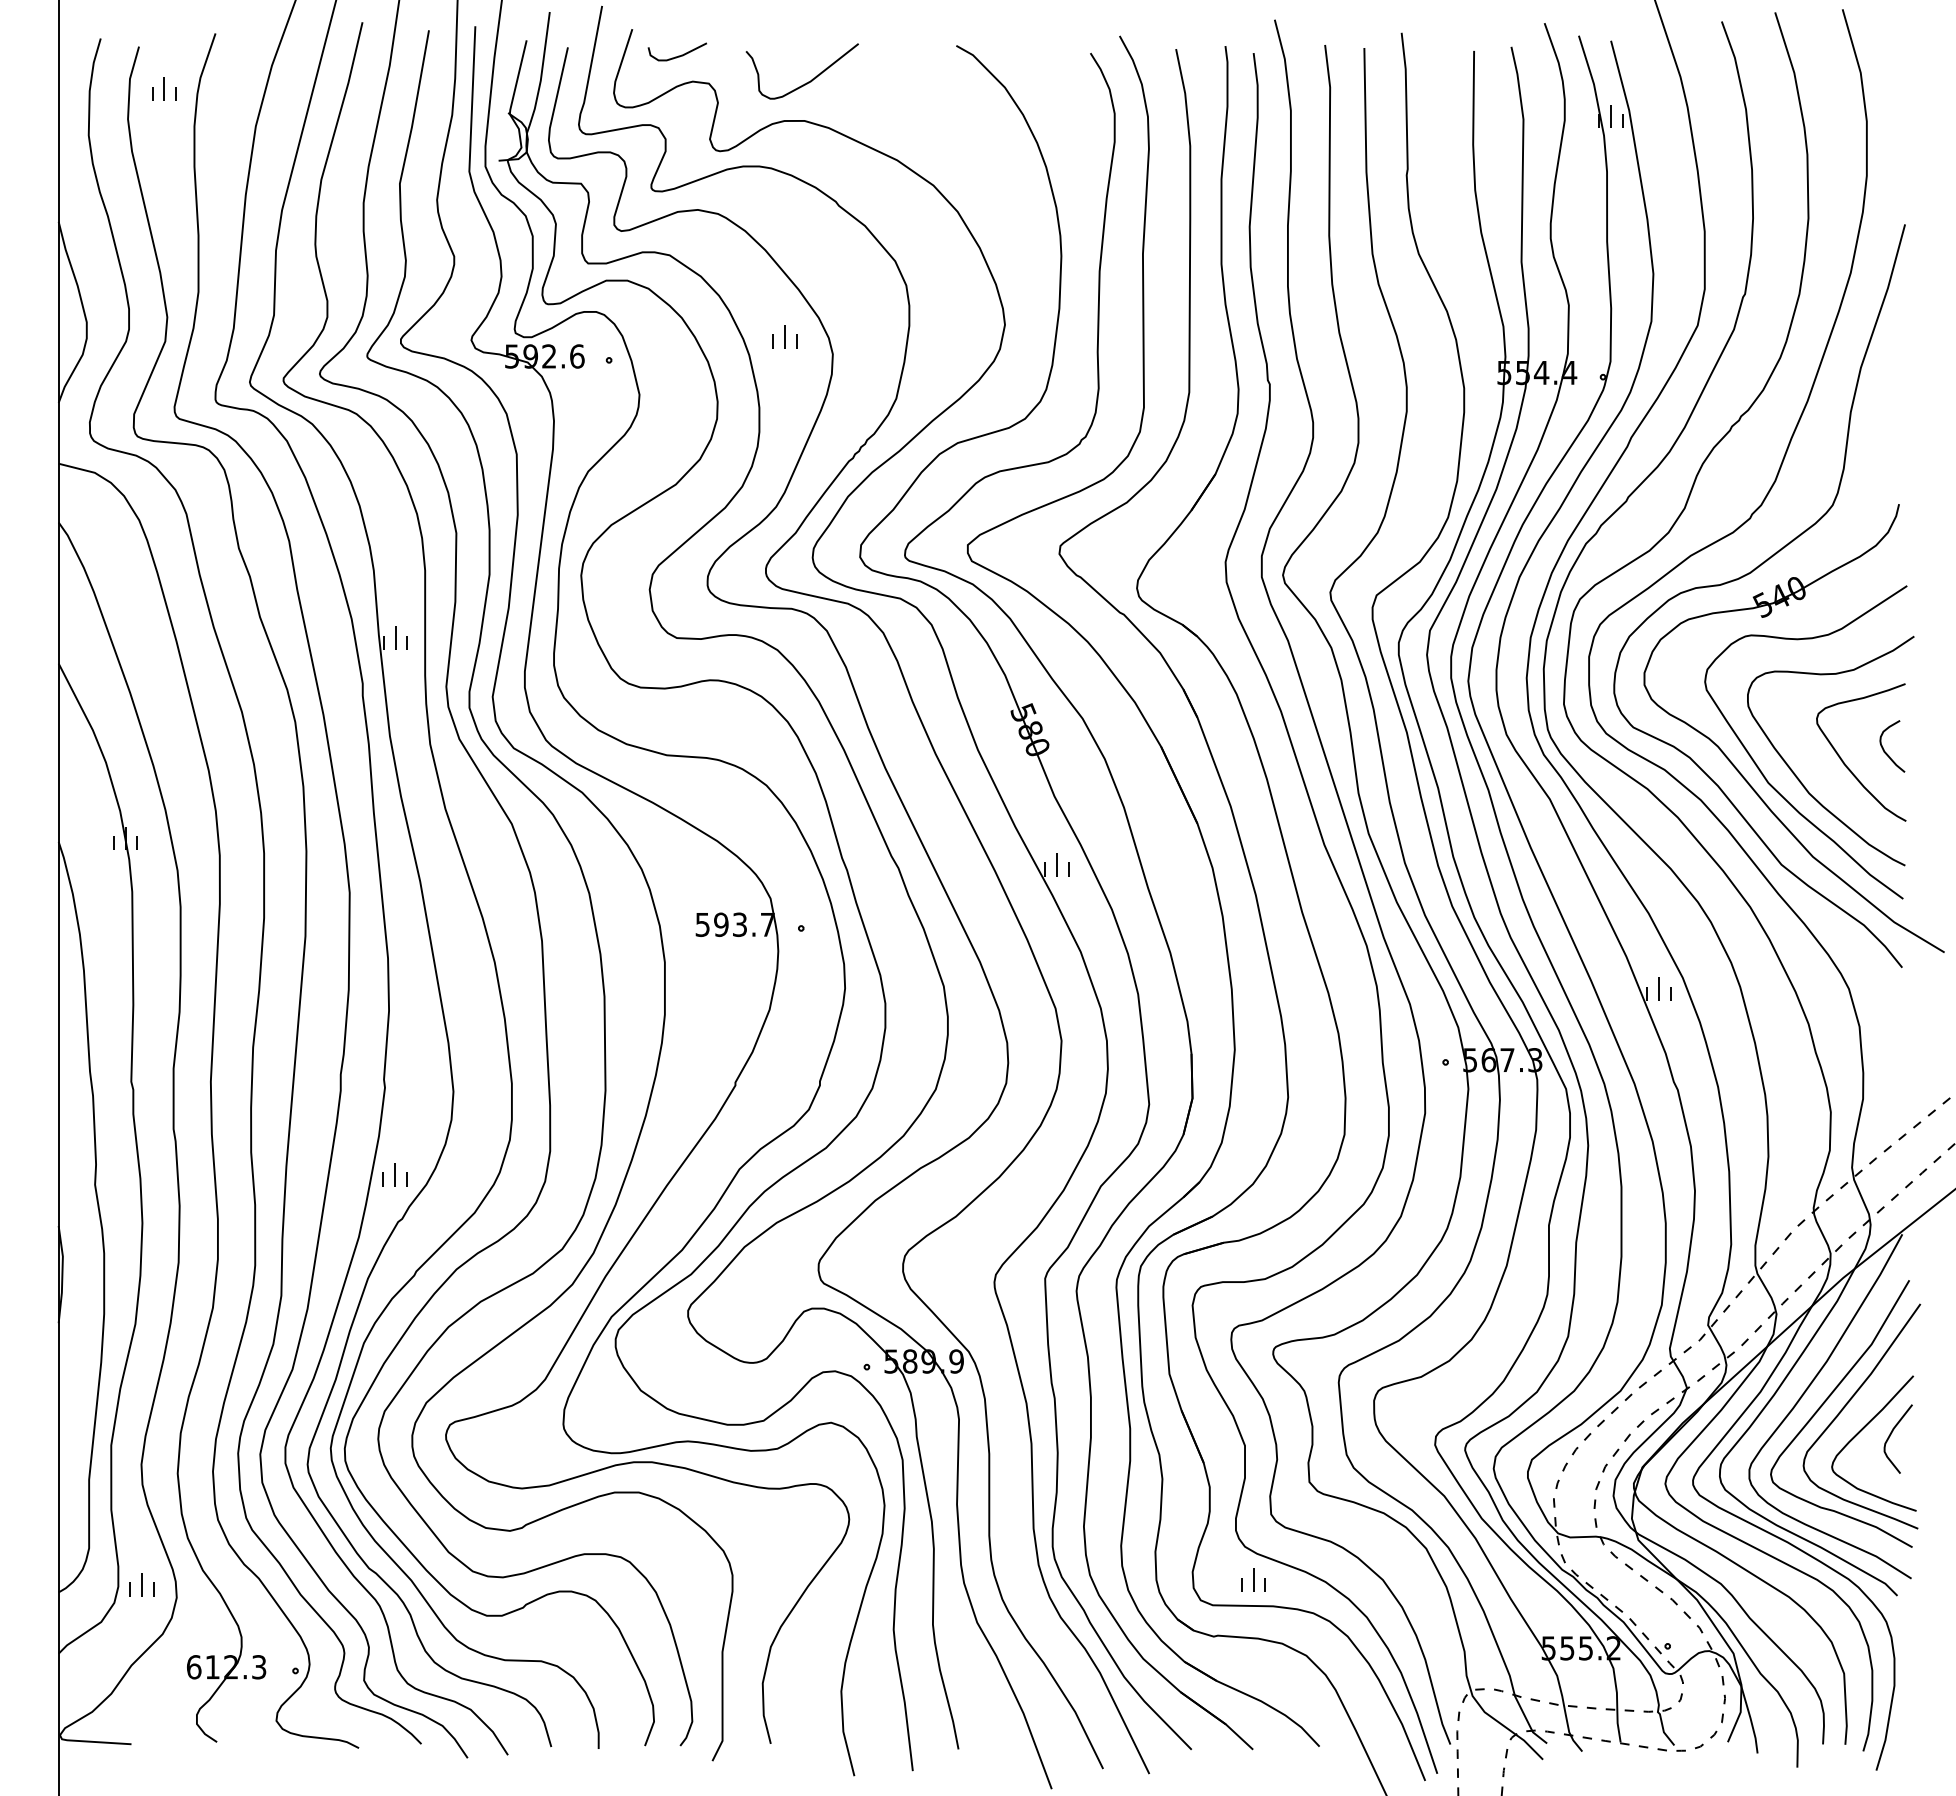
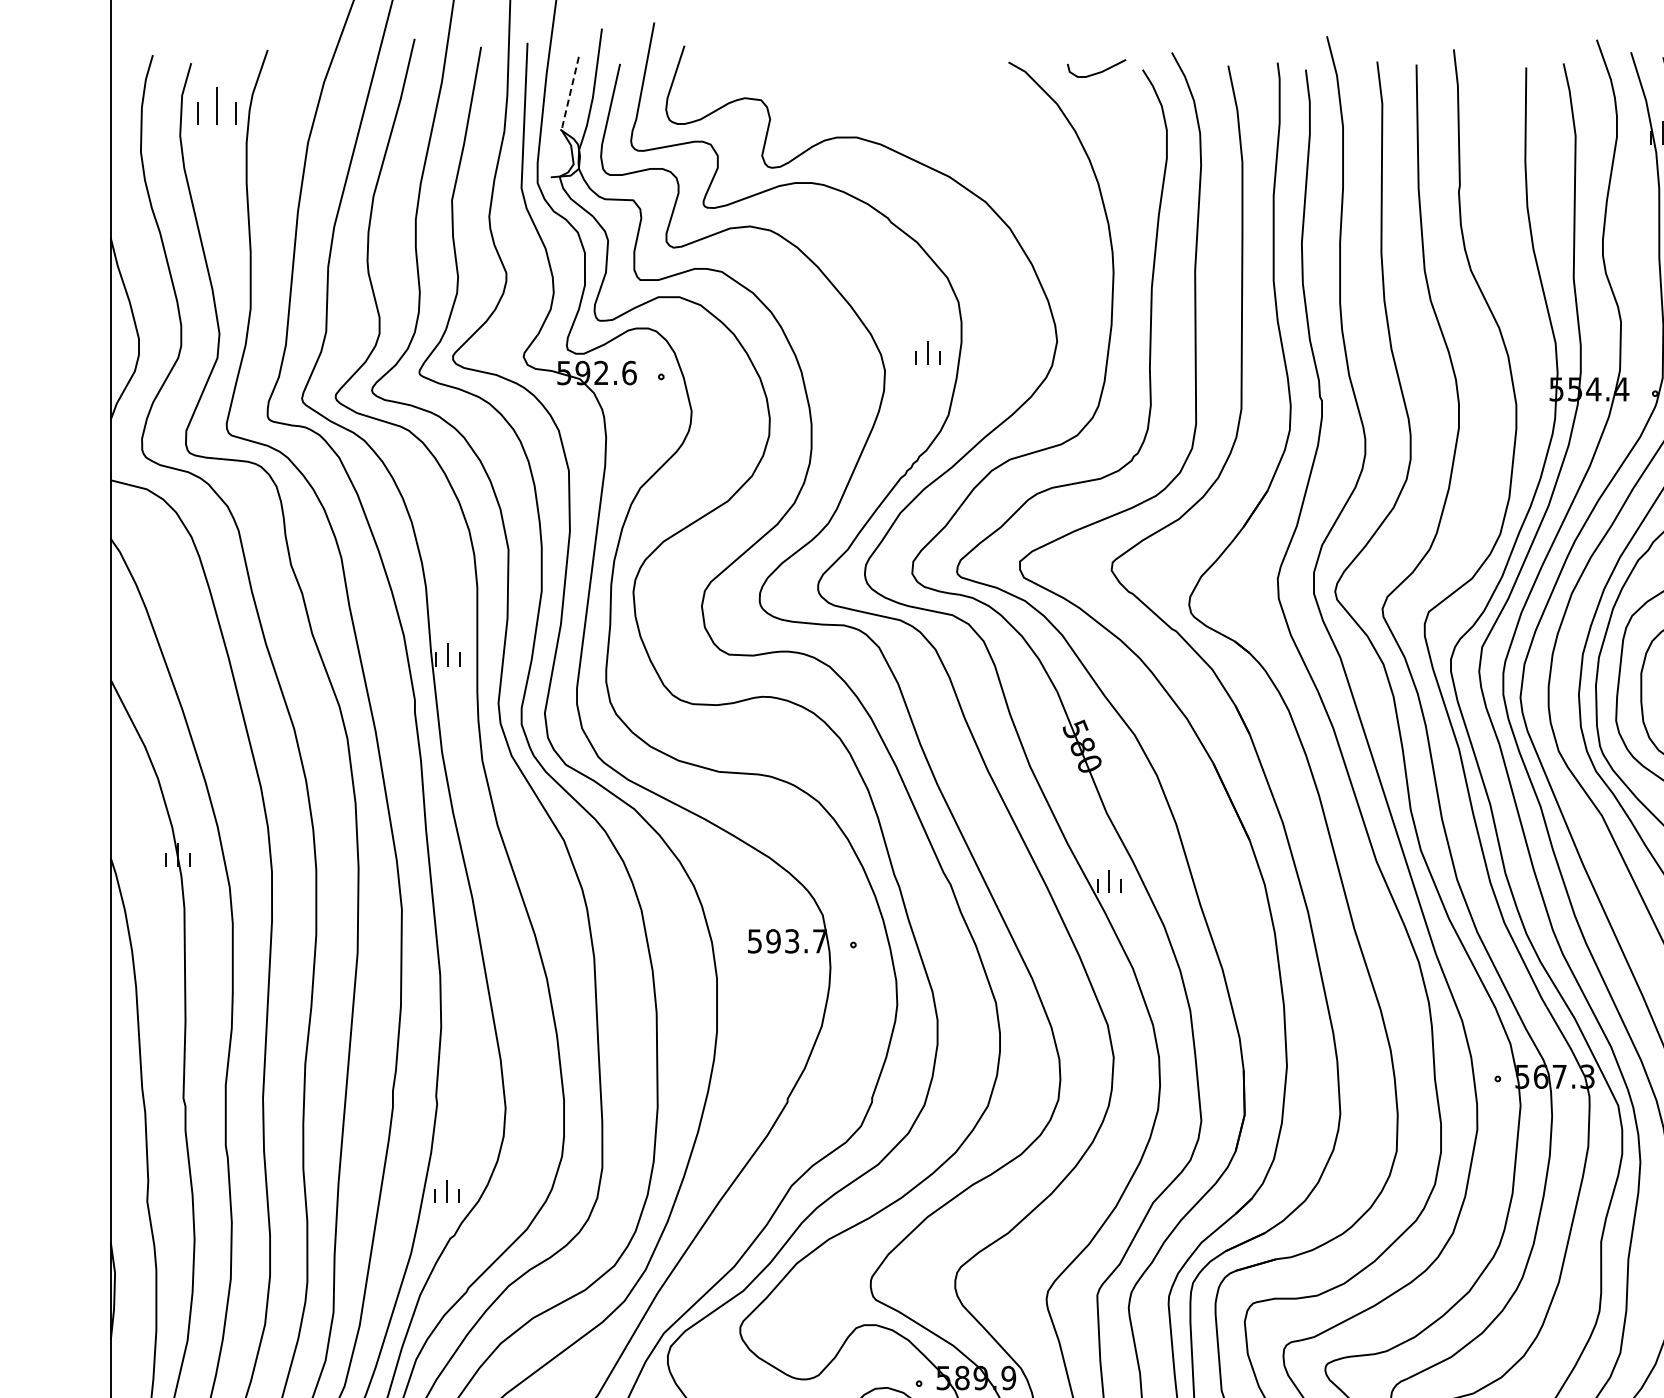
curve: (678, 55) -> (1097, 72), moved
line: (517, 77) -> (569, 94), solid -> dashed
curve: (806, 82) -> (858, 99), removed
part: (164, 88) -> (216, 105), size x1.6
part: (784, 336) -> (927, 353), moved

